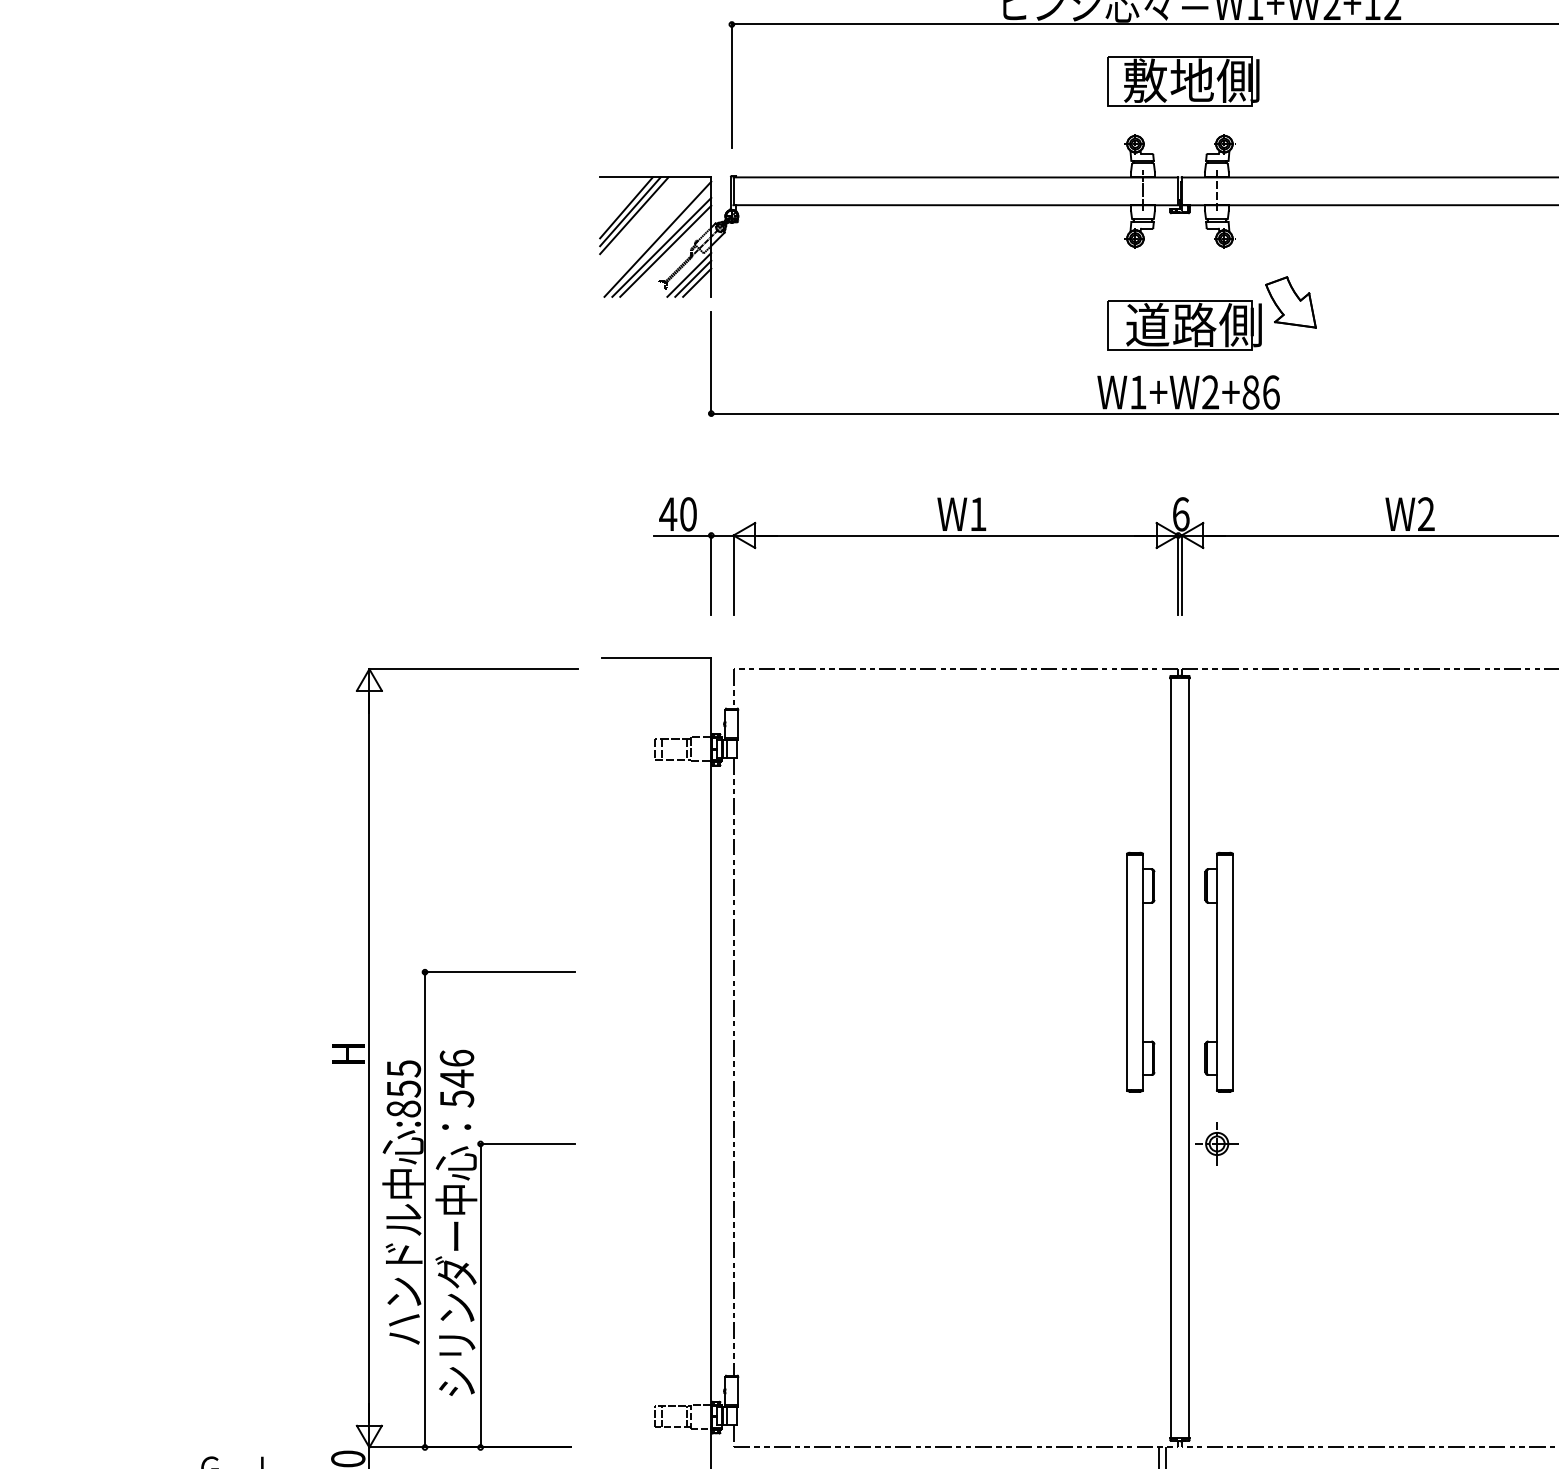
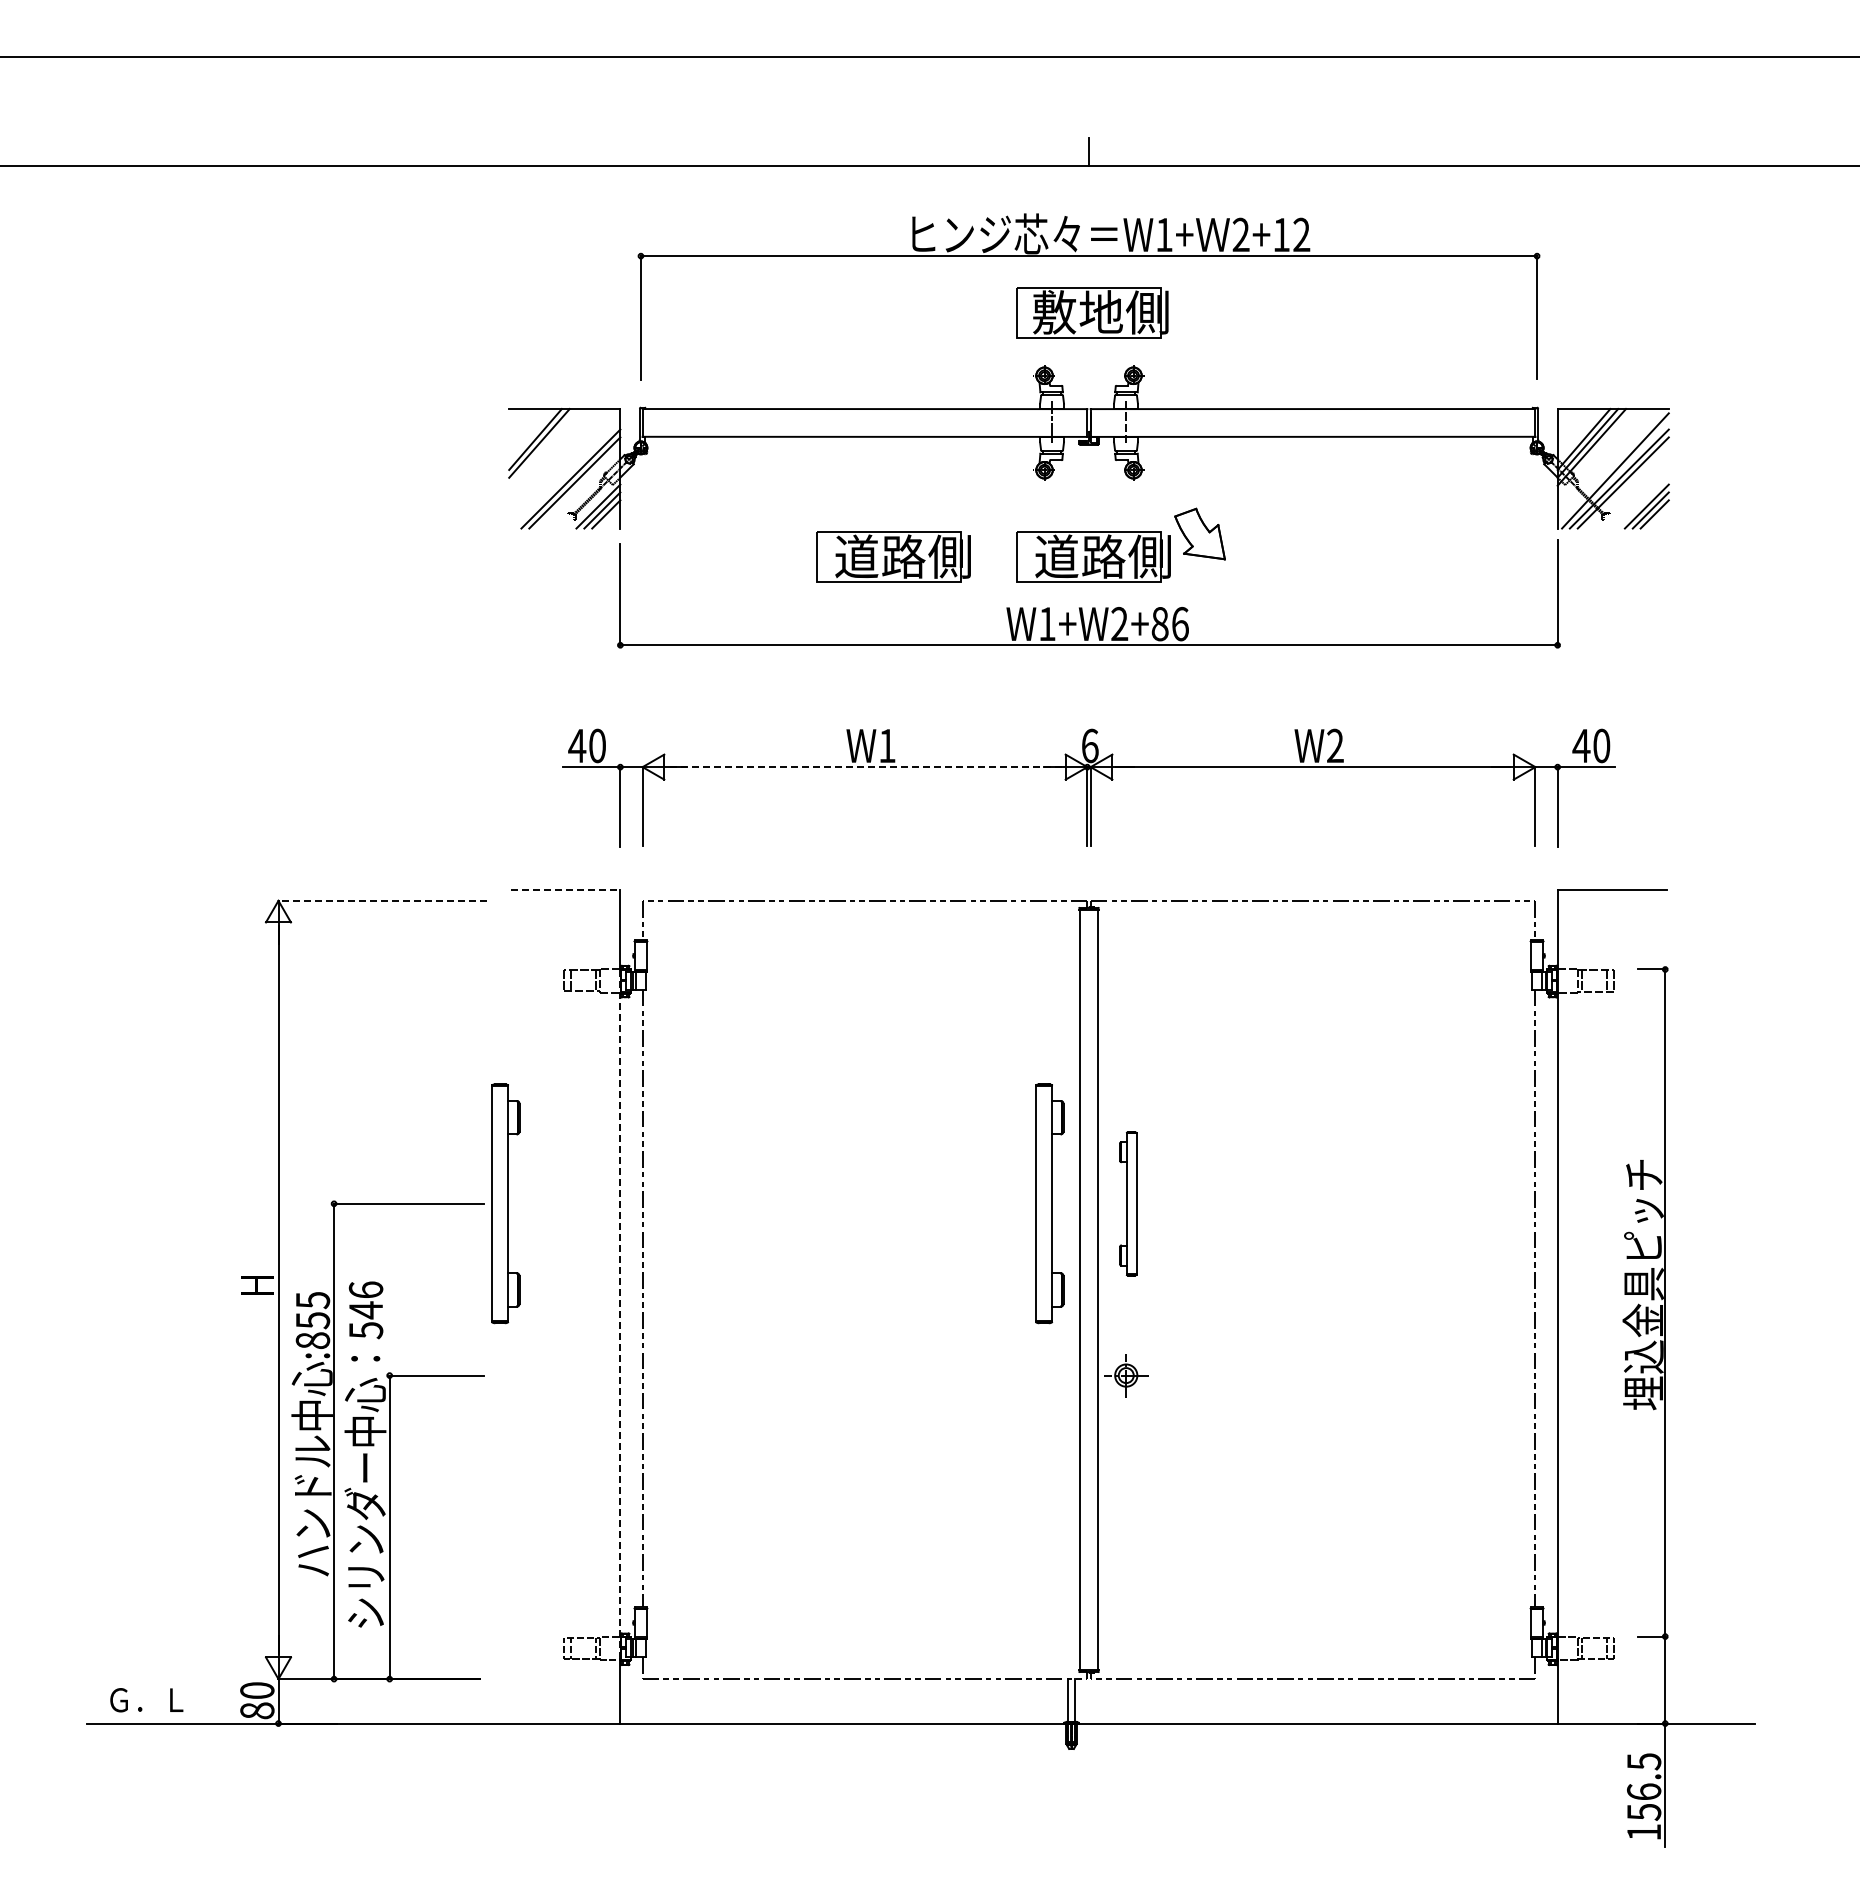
line: (634, 215) -> (543, 447), removed
line: (657, 238) -> (566, 470), removed
part: (984, 324) -> (893, 556), added
line: (955, 535) -> (864, 767), solid -> dashed
line: (656, 657) -> (565, 889), solid -> dashed
line: (473, 668) -> (382, 900), solid -> dashed
part: (596, 971) -> (505, 1203), added
part: (1218, 971) -> (1127, 1203), size x0.6
line: (711, 1081) -> (620, 1313), solid -> dashed

